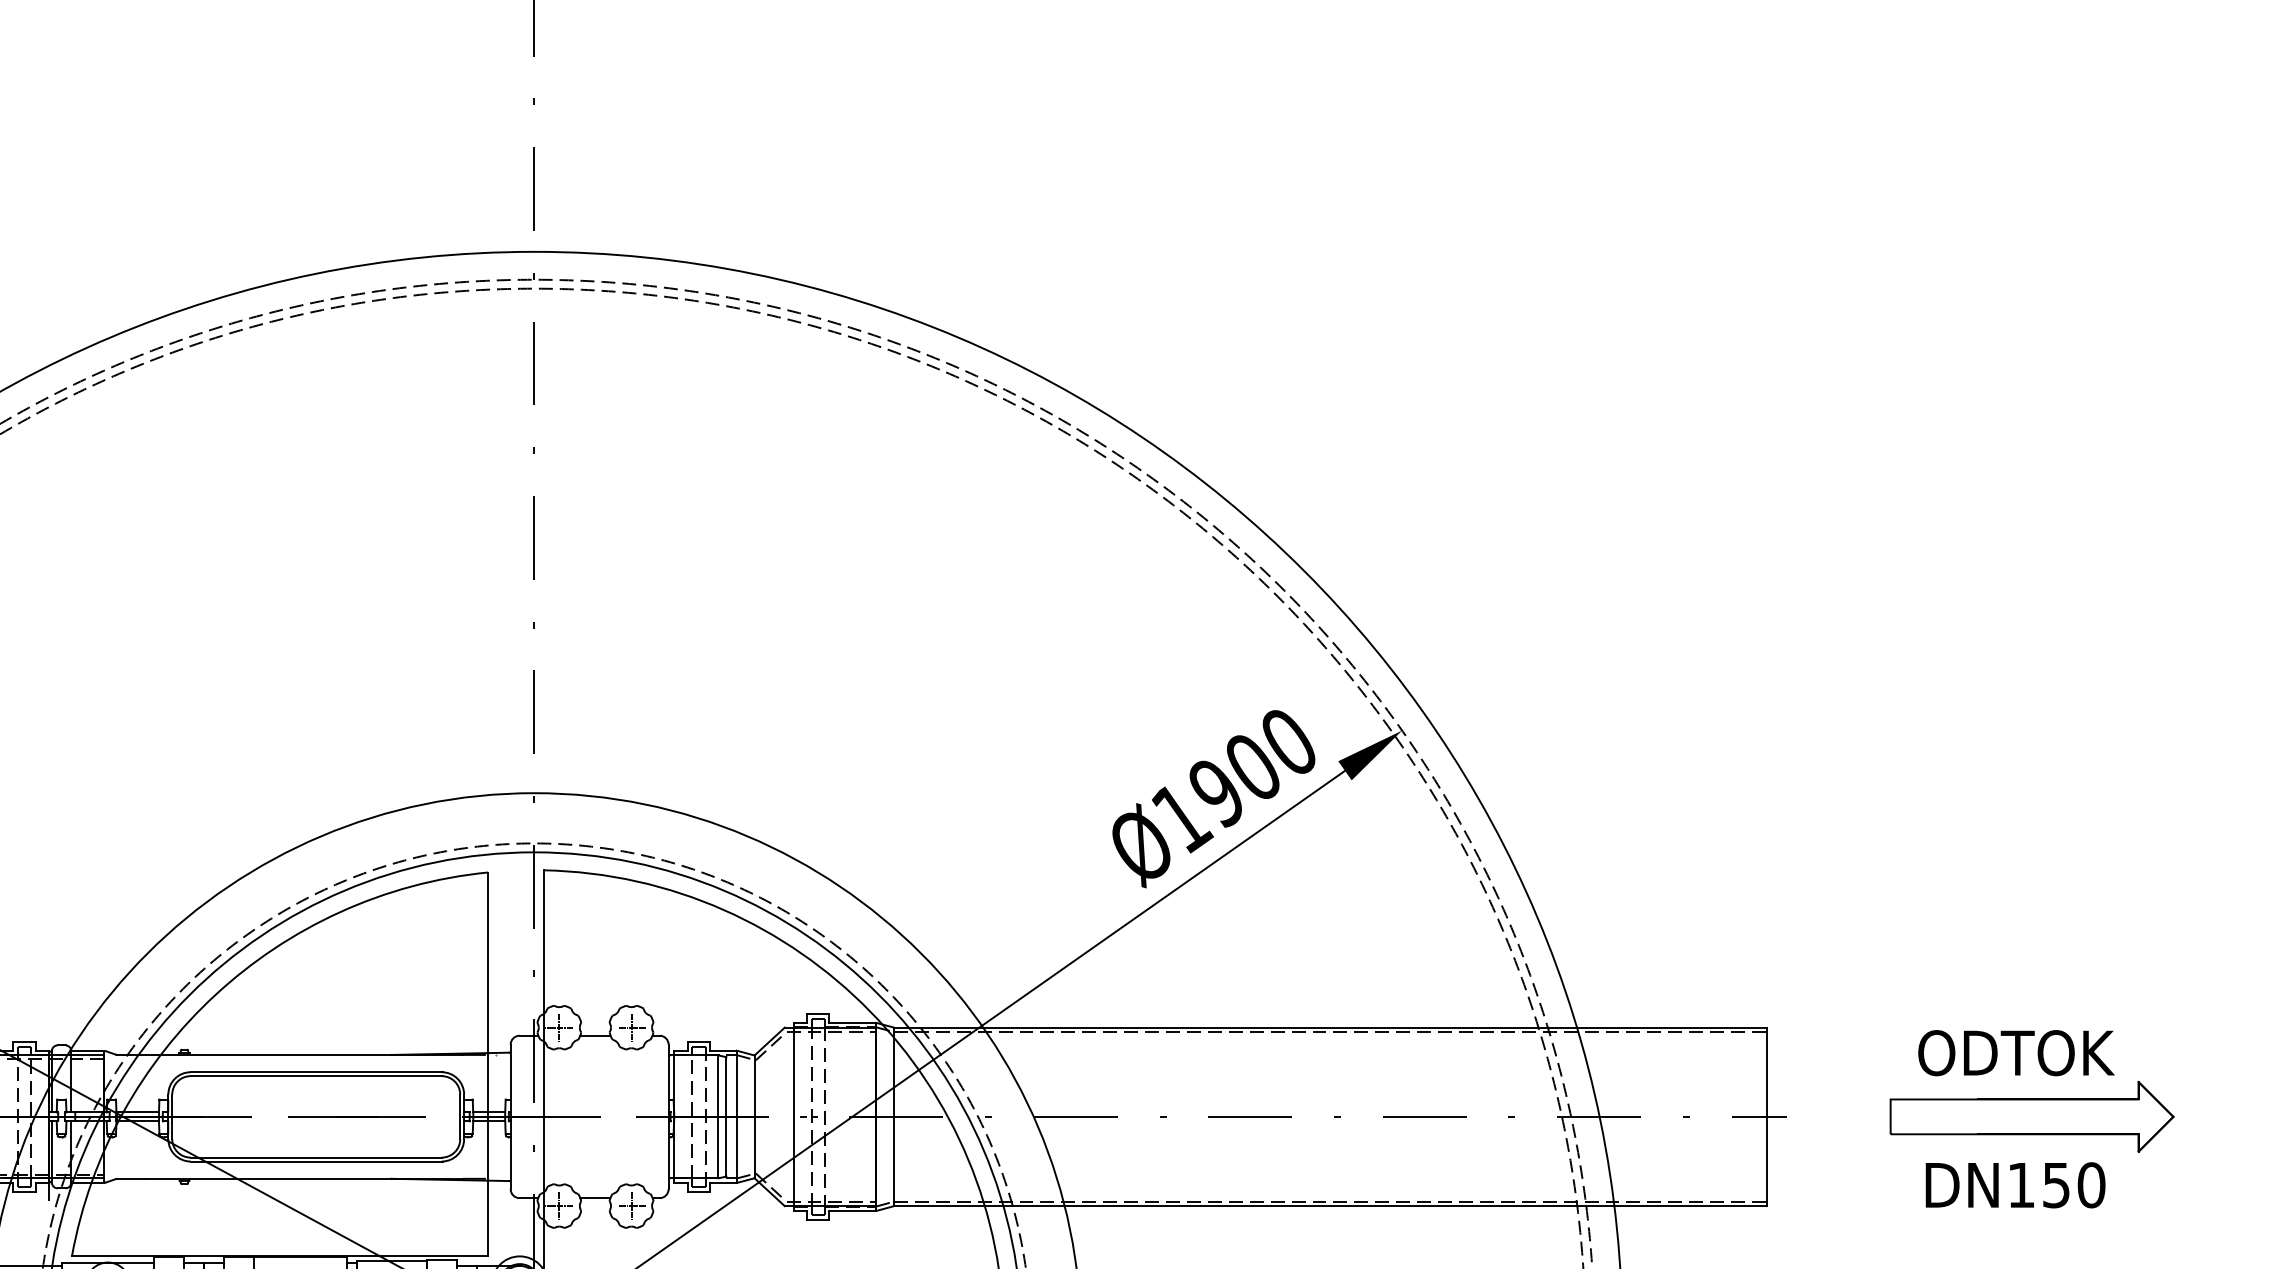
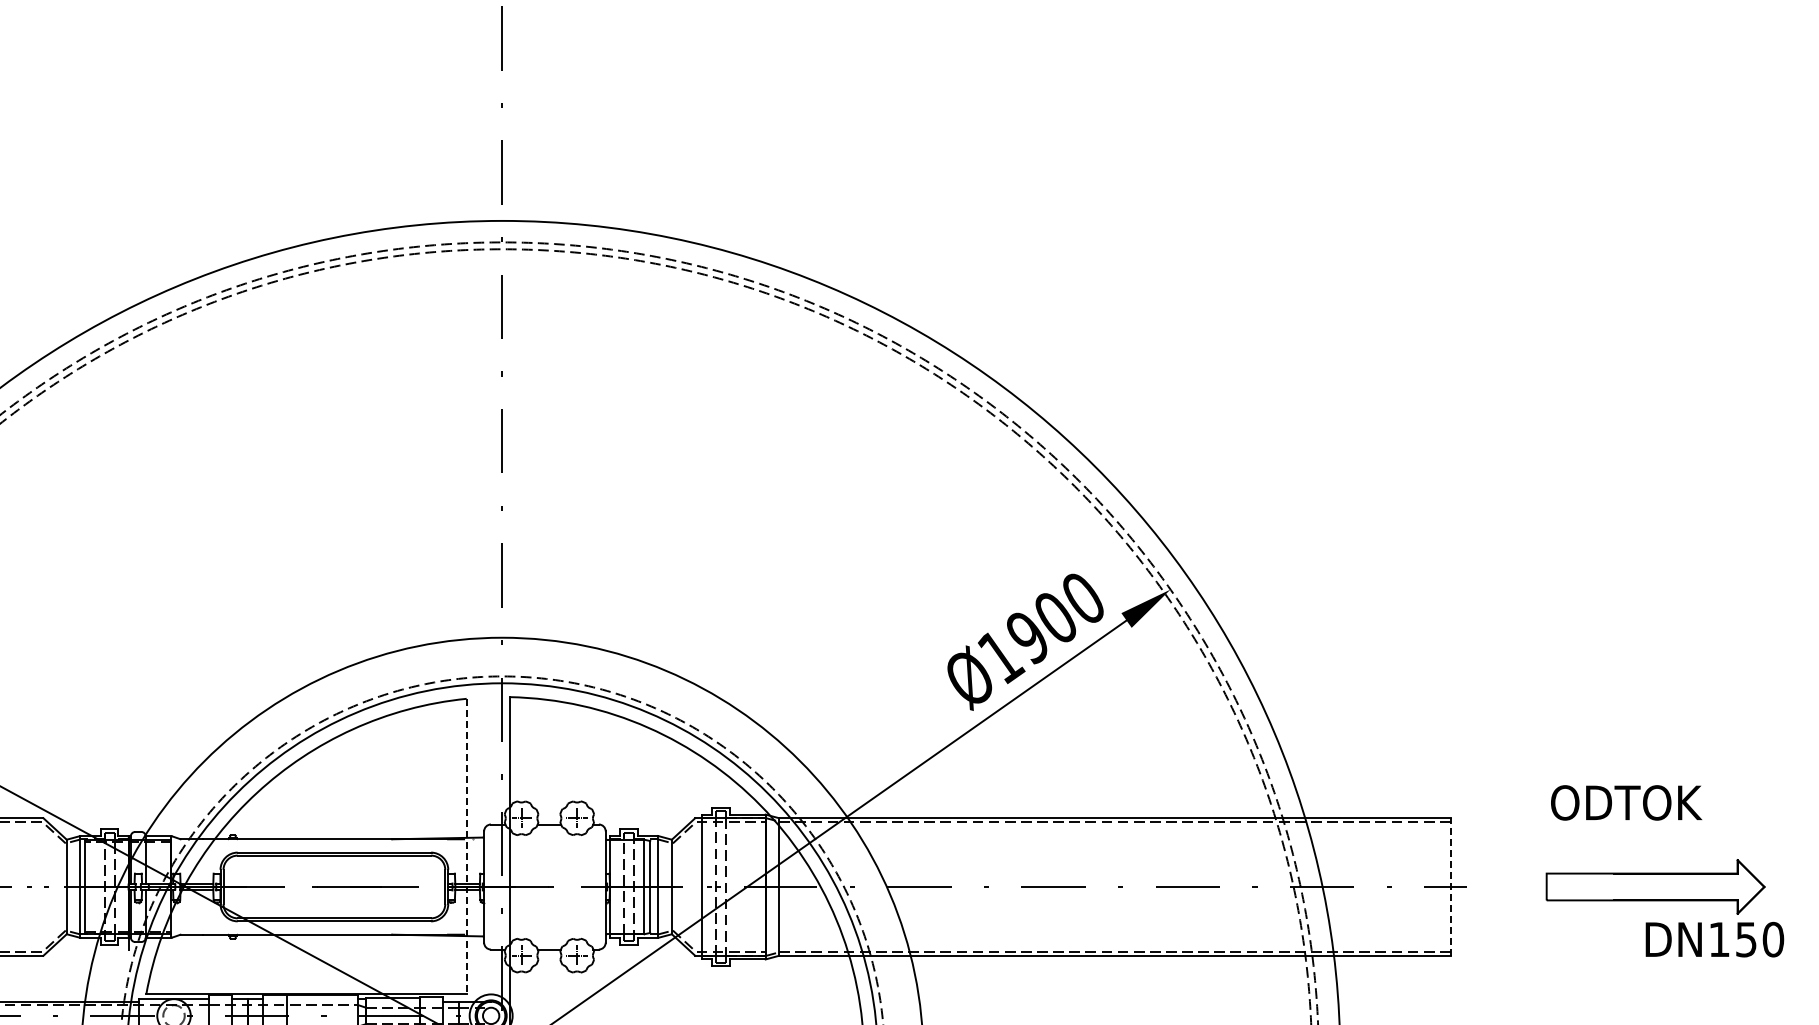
text: (2016, 1052) -> (1626, 802), moved
line: (487, 1064) -> (466, 846), solid -> dashed
line: (1767, 1116) -> (1451, 886), solid -> dashed
text: (2015, 1185) -> (1714, 939), moved

